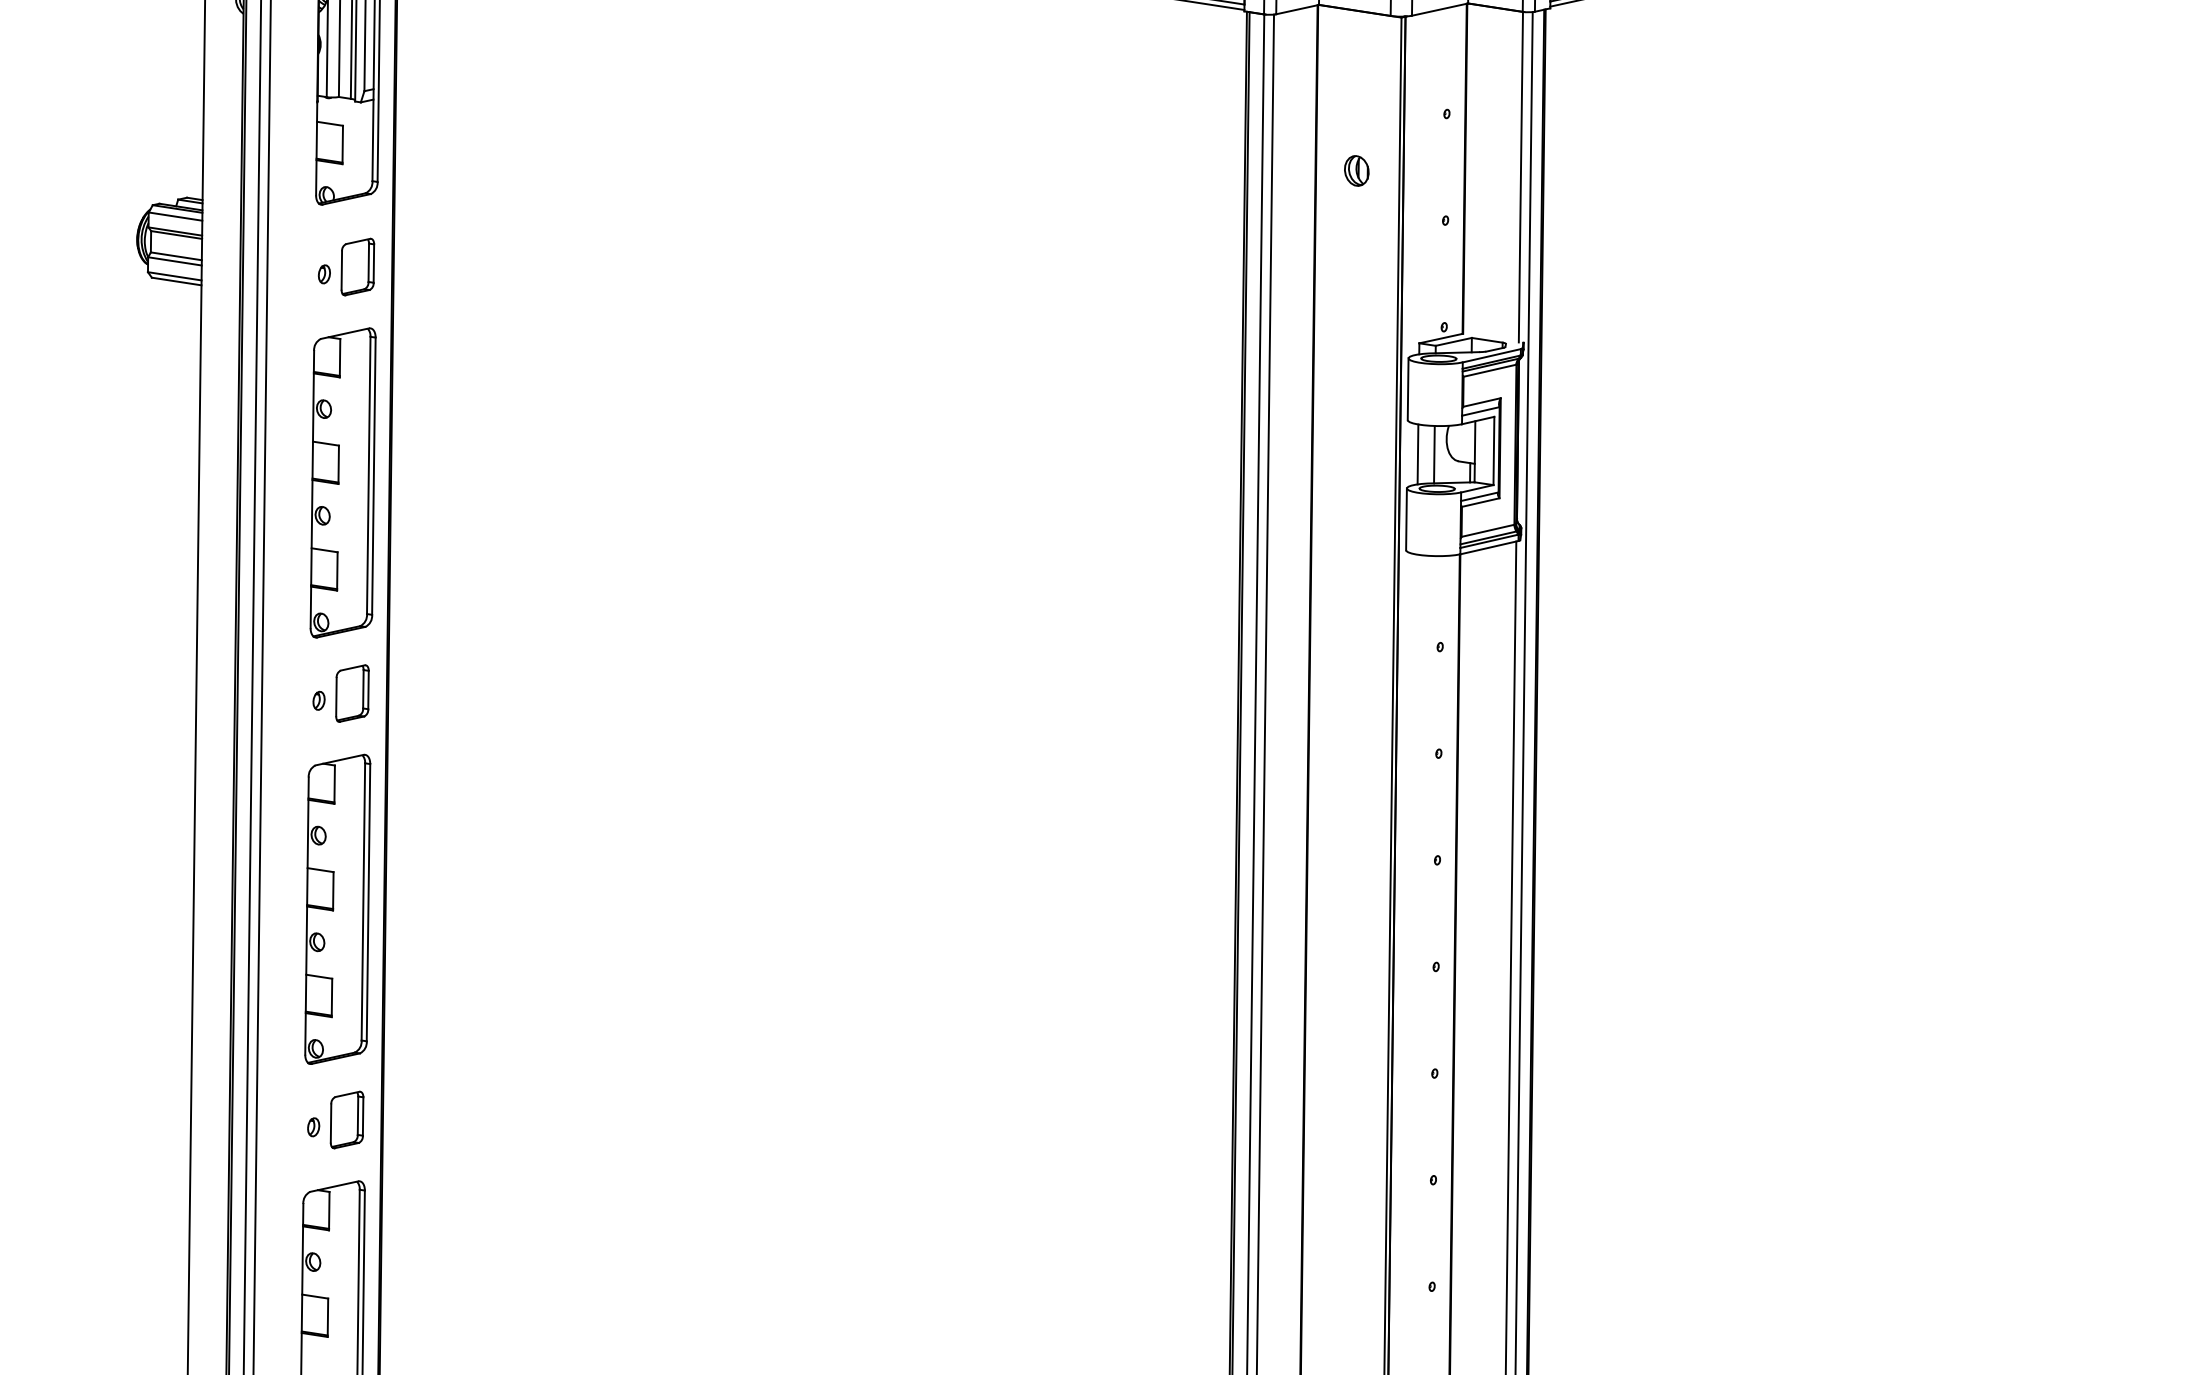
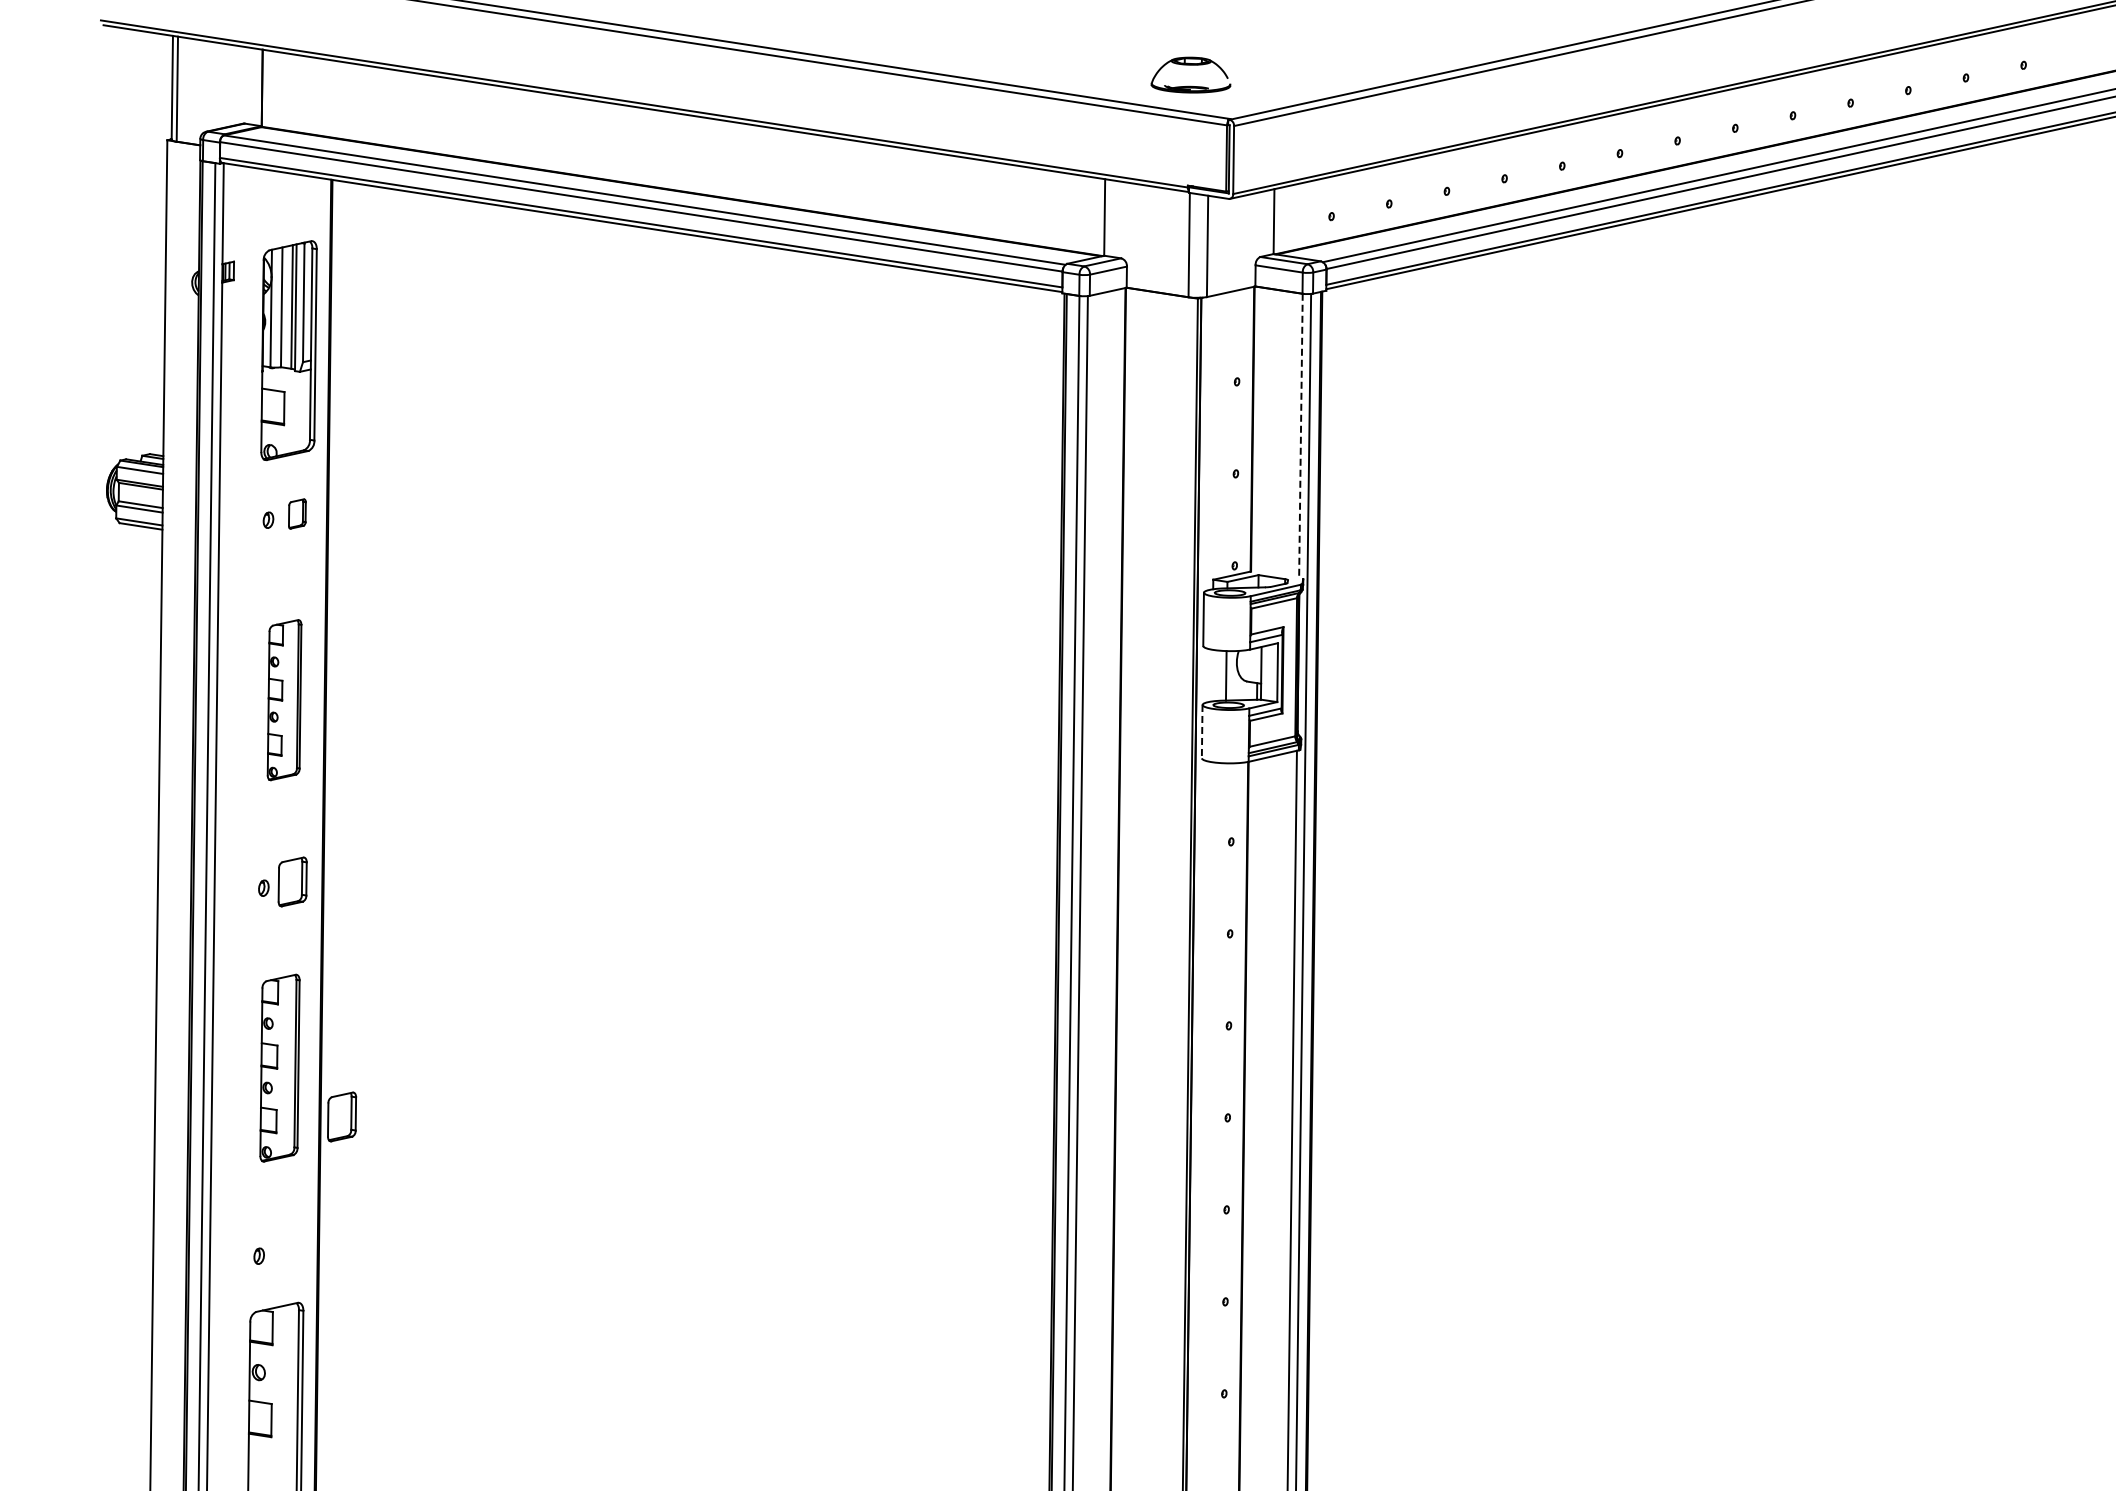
part: (1357, 170) -> (1159, 430), removed
line: (1520, 177) -> (1300, 436), solid -> dashed
part: (358, 266) -> (297, 513), size x0.6
line: (1417, 454) -> (1211, 675), removed
part: (342, 482) -> (284, 699), size x0.6
line: (1406, 519) -> (1202, 731), solid -> dashed
part: (337, 908) -> (279, 1067), size x0.7
part: (347, 1119) -> (342, 1116), moved

